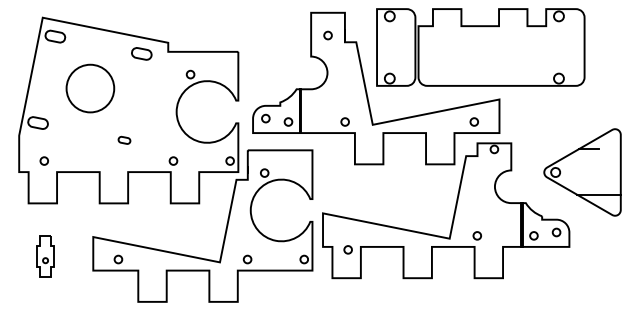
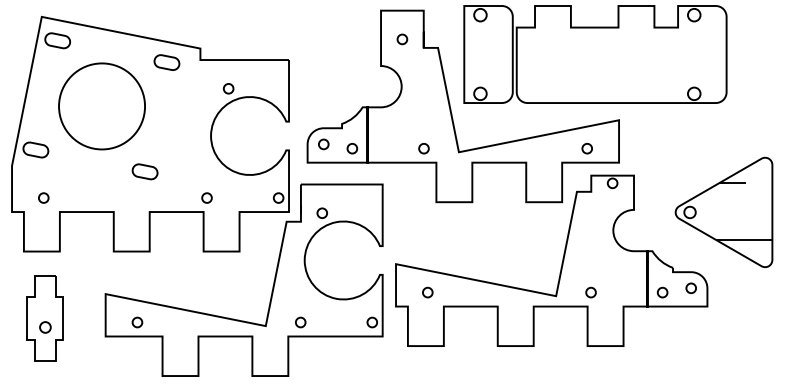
circle: (90, 88) -> (102, 106), size x1.43
part: (124, 140) -> (145, 172), size x1.67
circle: (347, 249) -> (426, 292), moved
part: (45, 256) -> (45, 318), size x1.67

